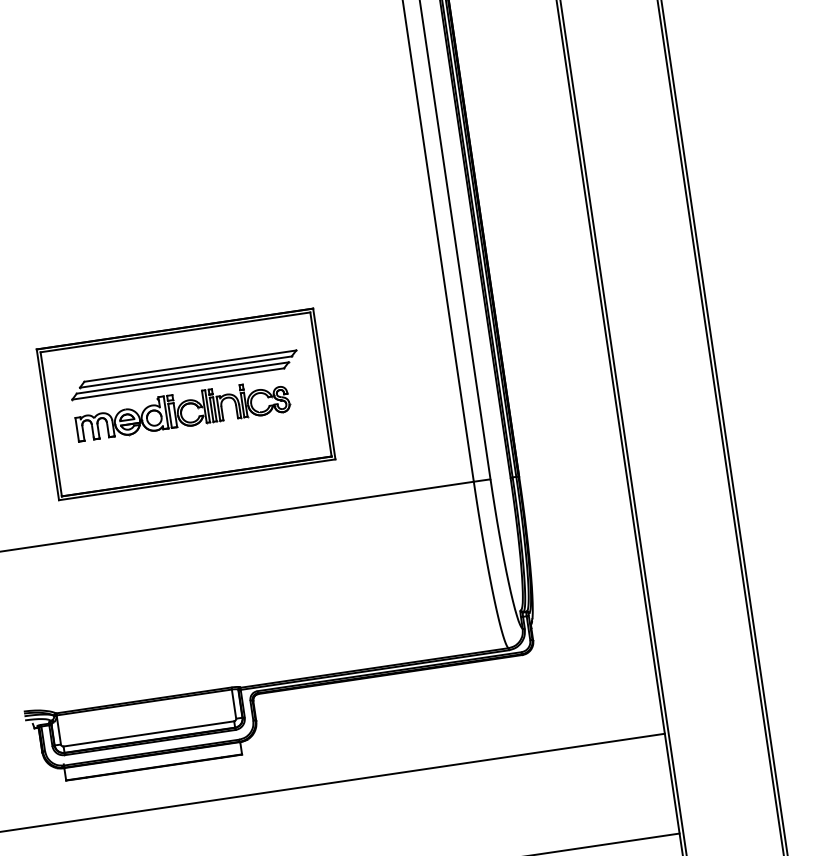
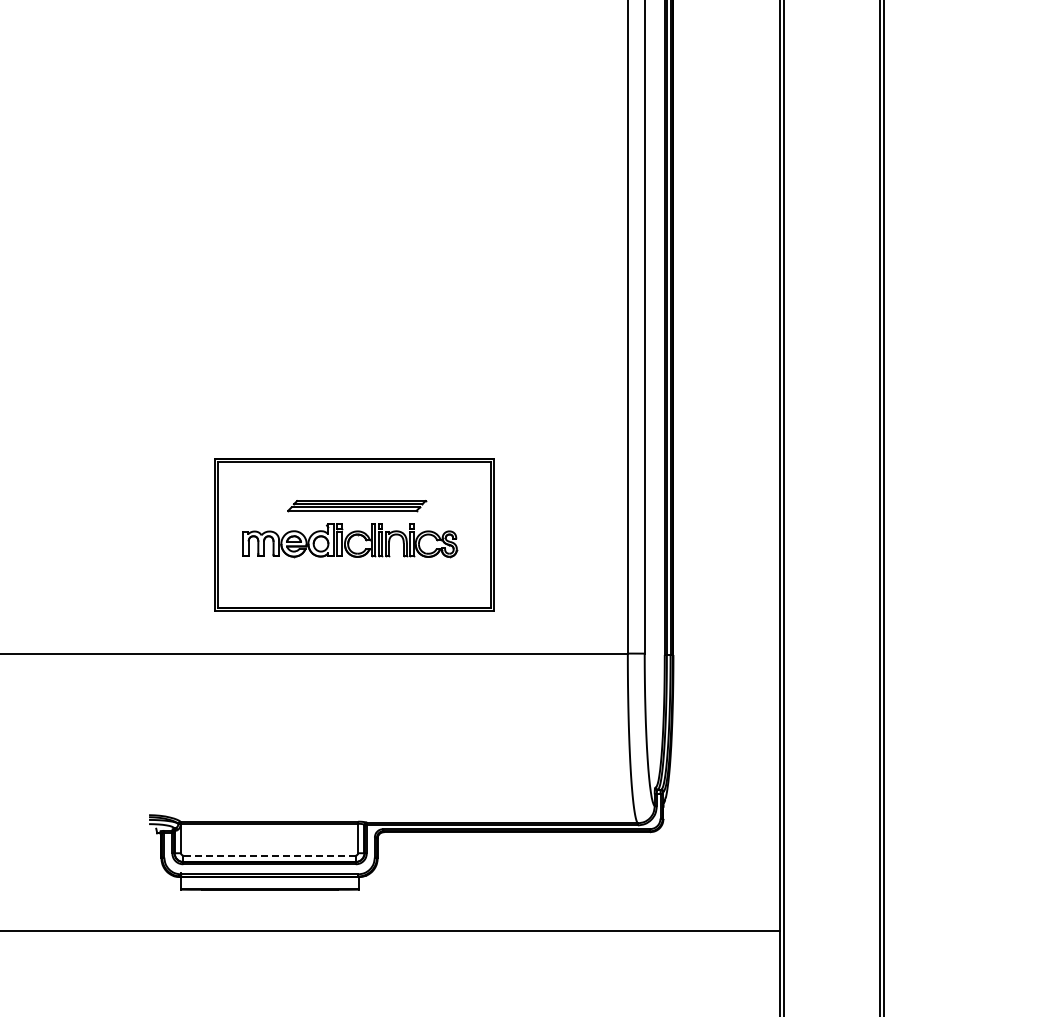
part: (183, 374) -> (356, 505), size x0.6
line: (148, 733) -> (269, 855), solid -> dashed

